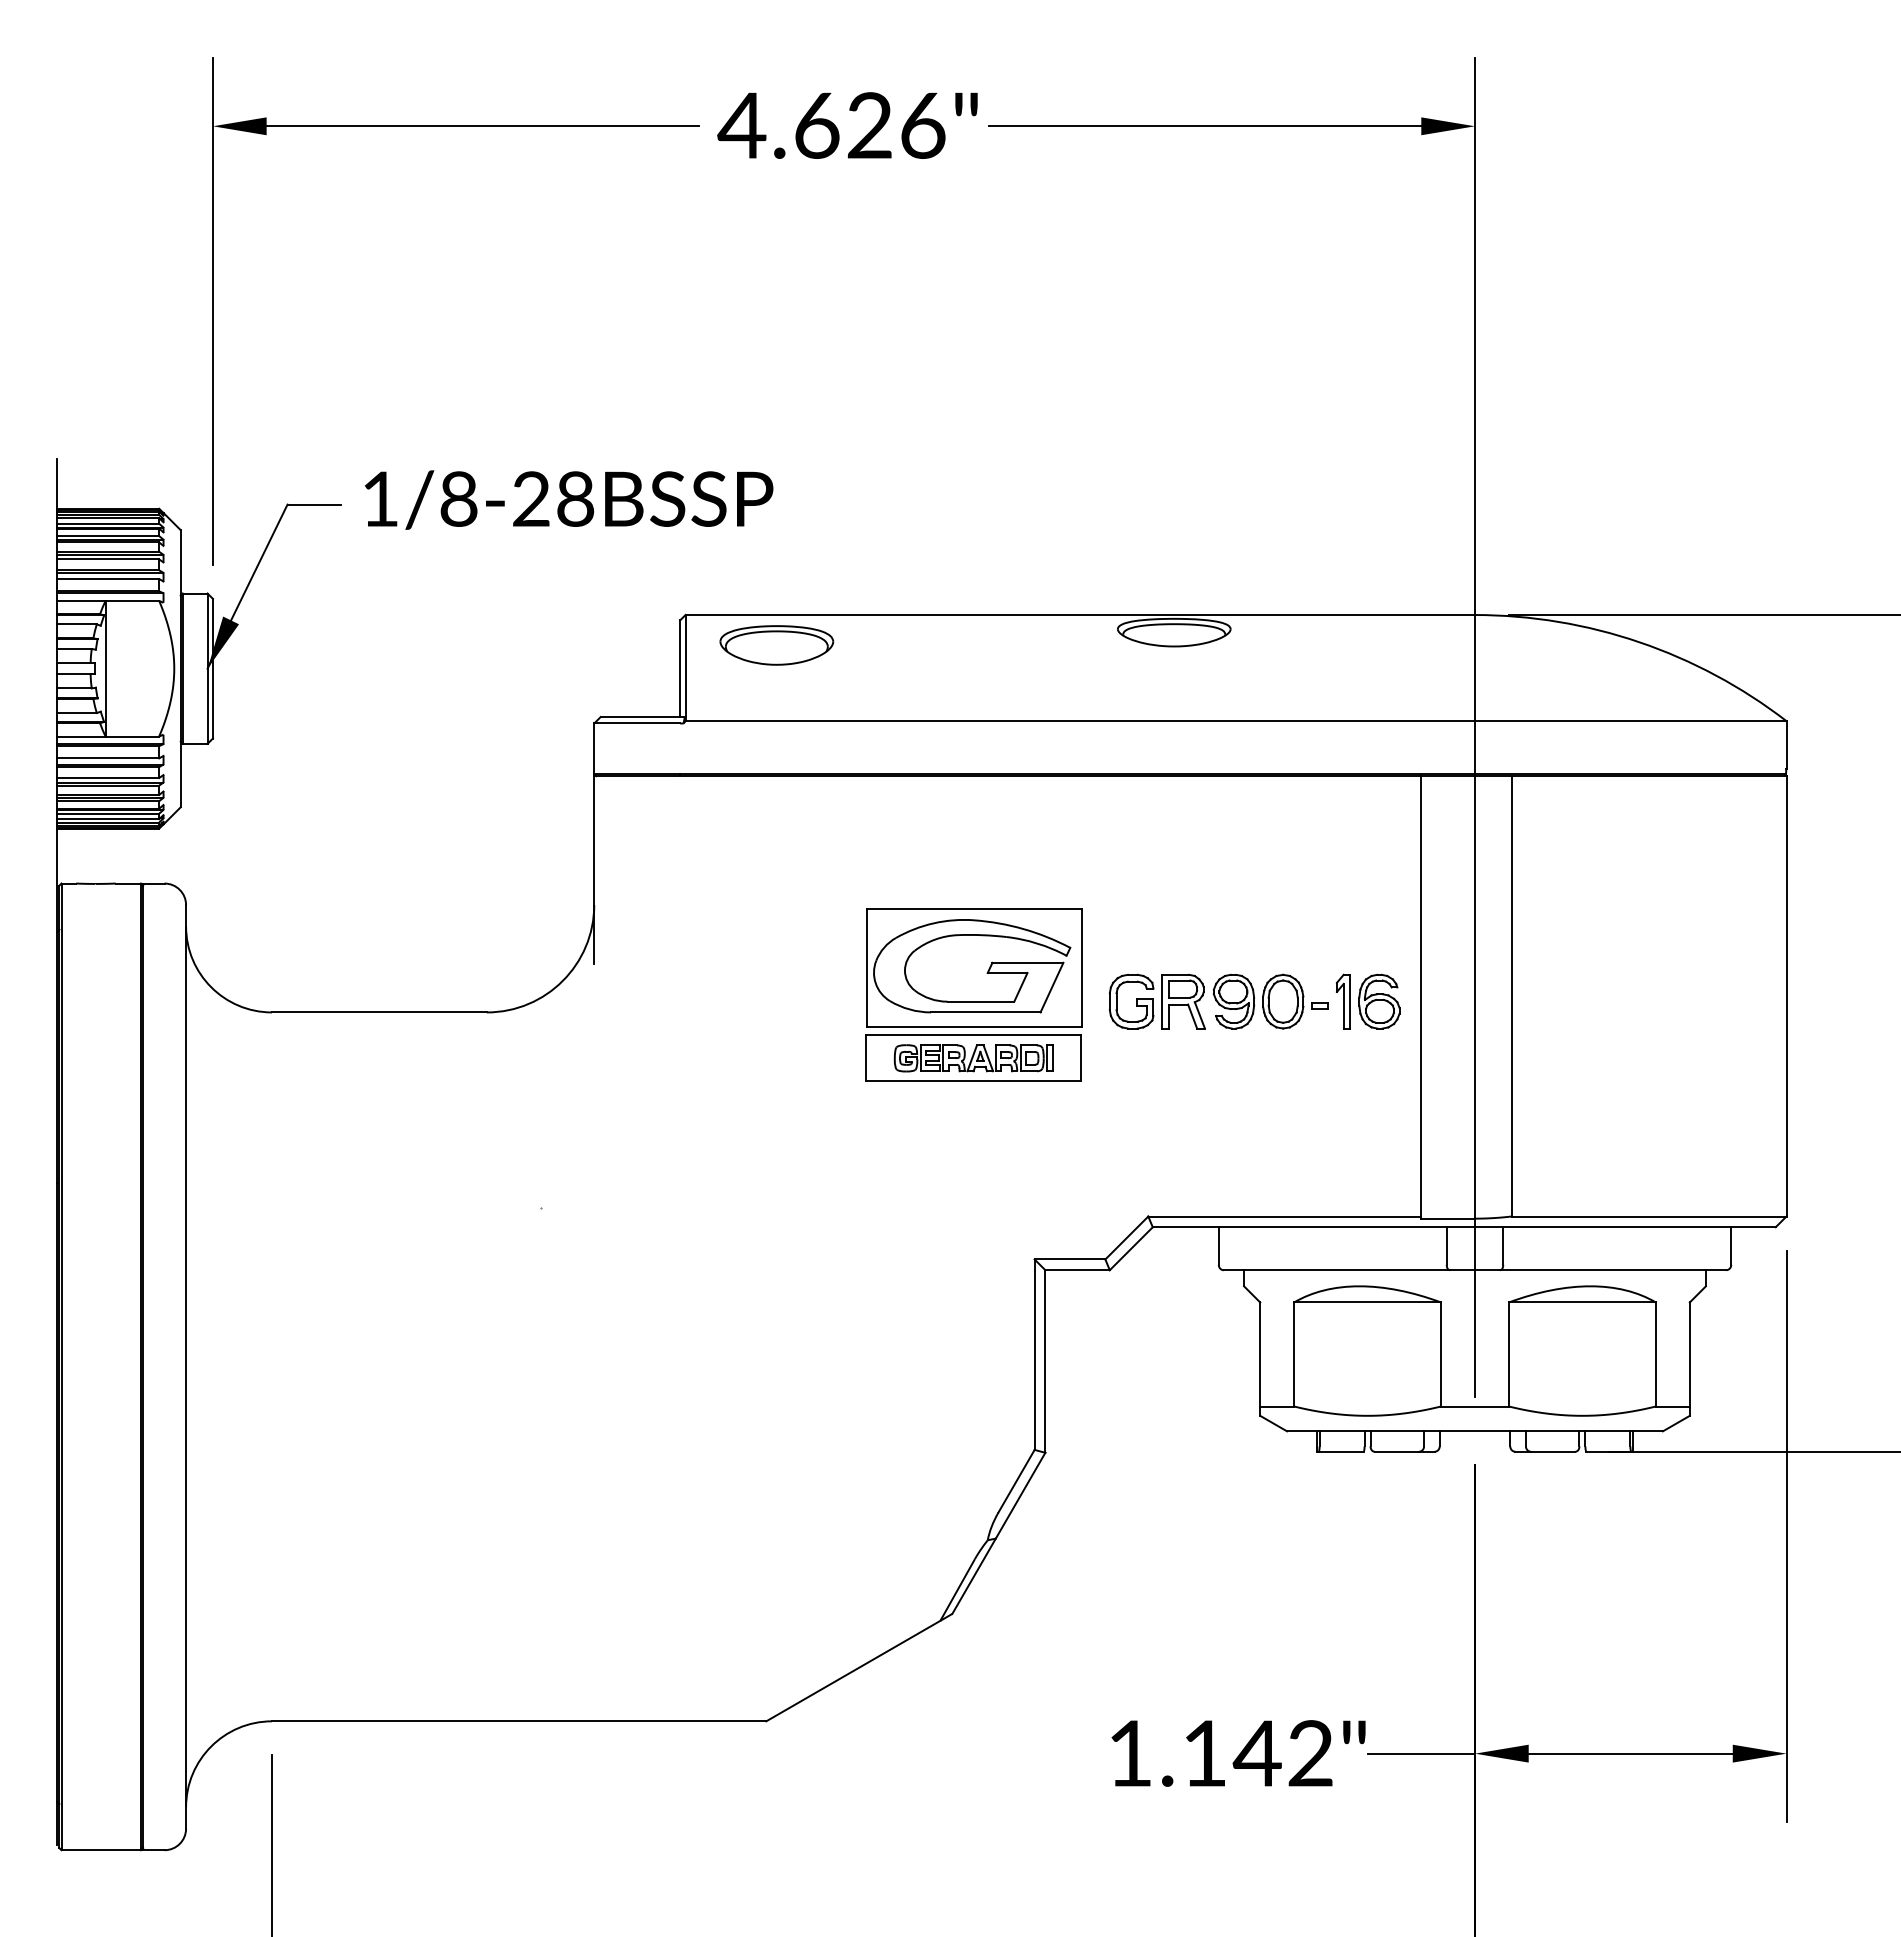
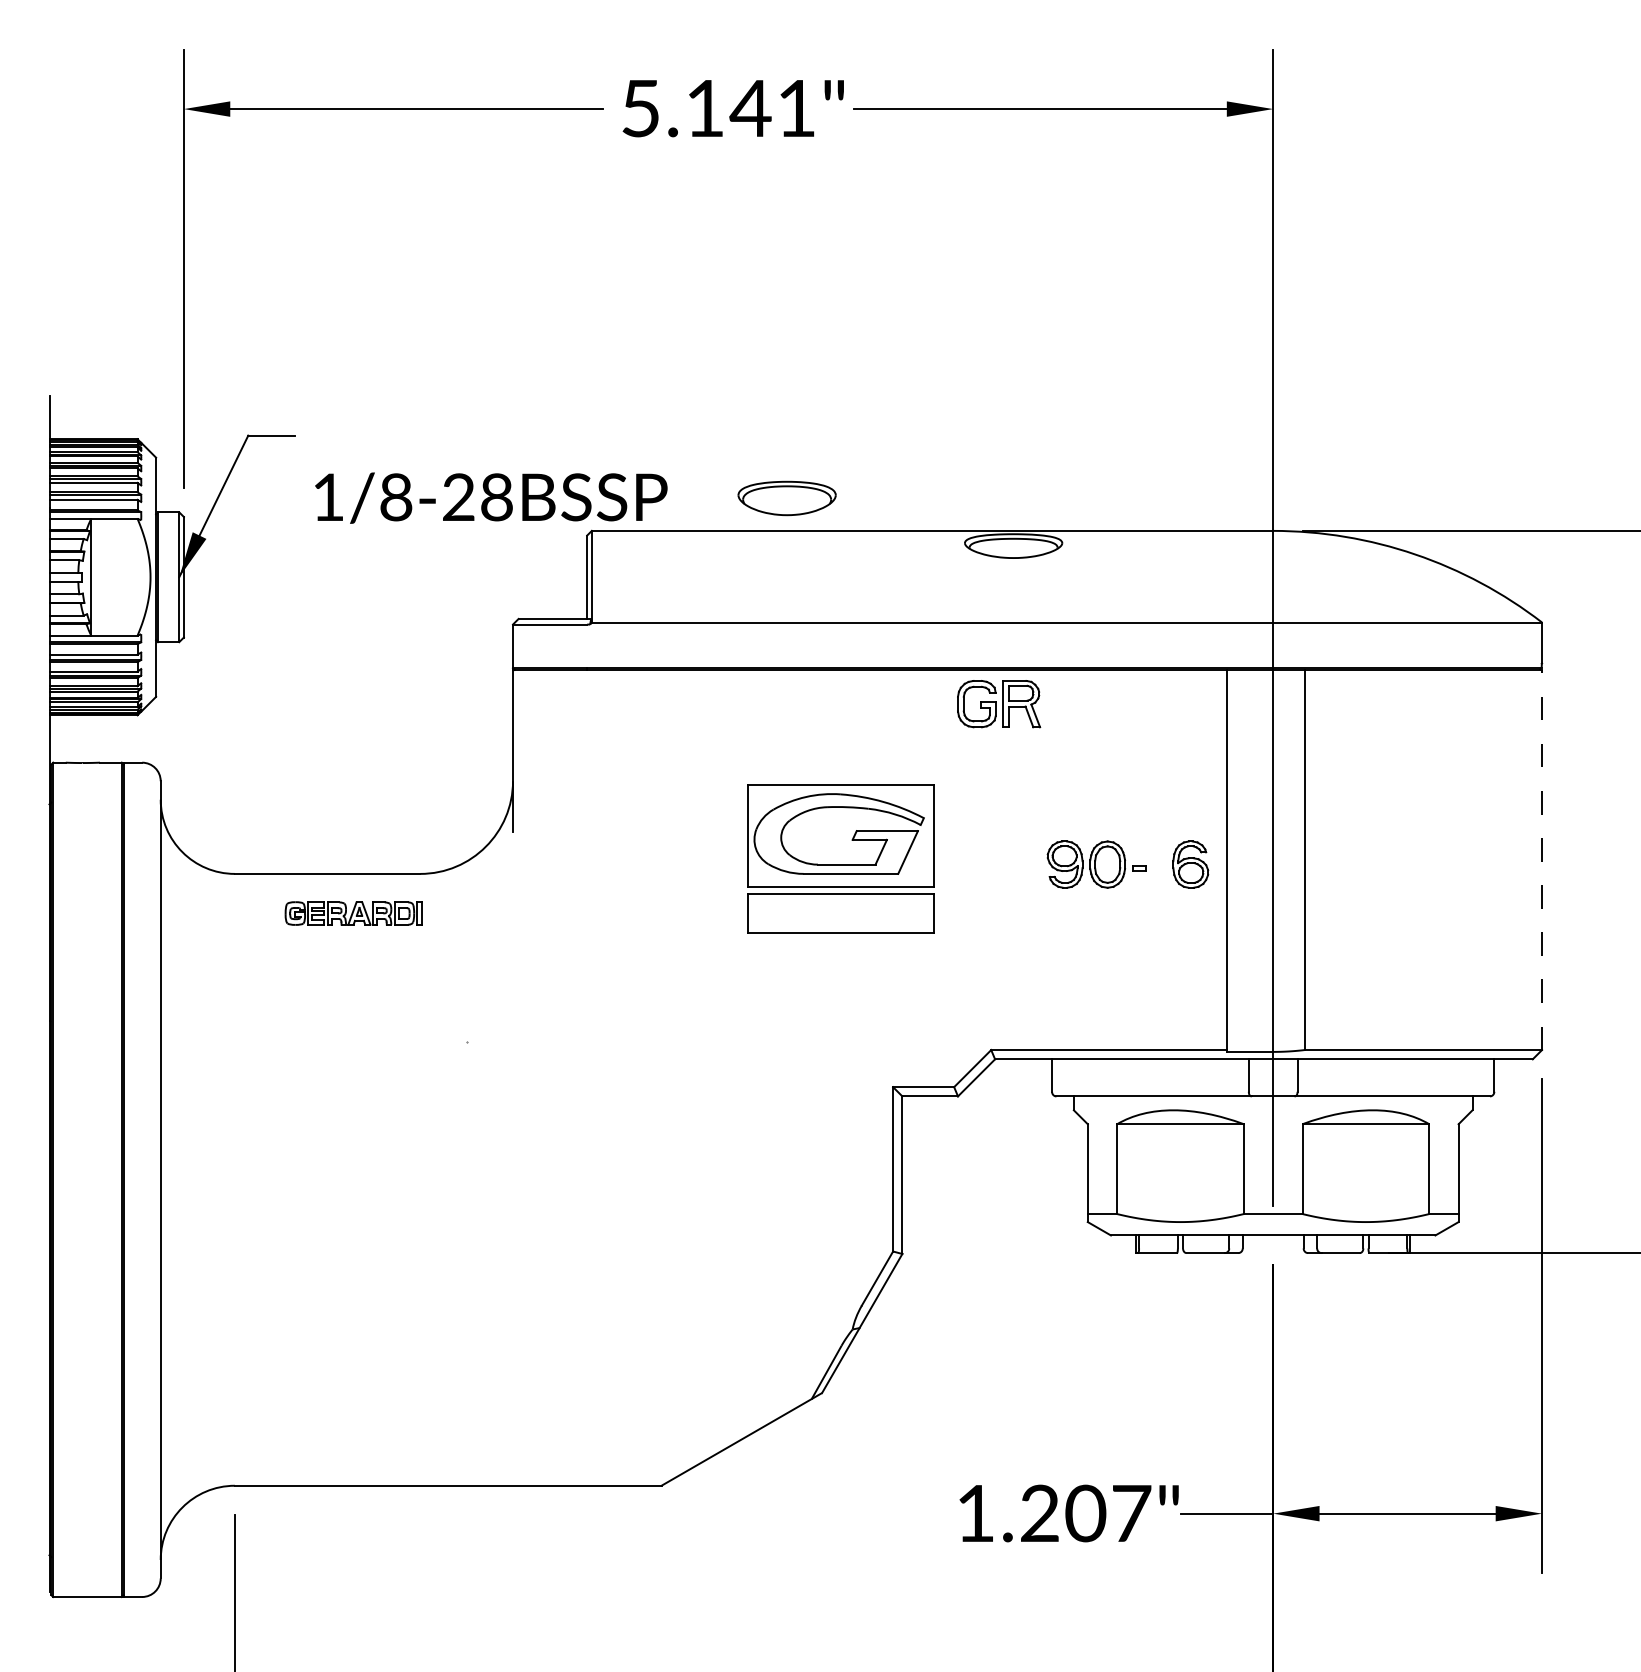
text: (831, 125) -> (717, 108), 4.626" -> 5.141"
text: (569, 499) -> (491, 497), moved
part: (776, 645) -> (786, 498), moved
line: (1786, 995) -> (1542, 859), solid -> dashed
part: (1156, 1001) -> (998, 703), moved
part: (1343, 1001) -> (1159, 864), removed
part: (973, 1058) -> (353, 913), moved
text: (1257, 1753) -> (1085, 1513), 1.142" -> 1.207"

